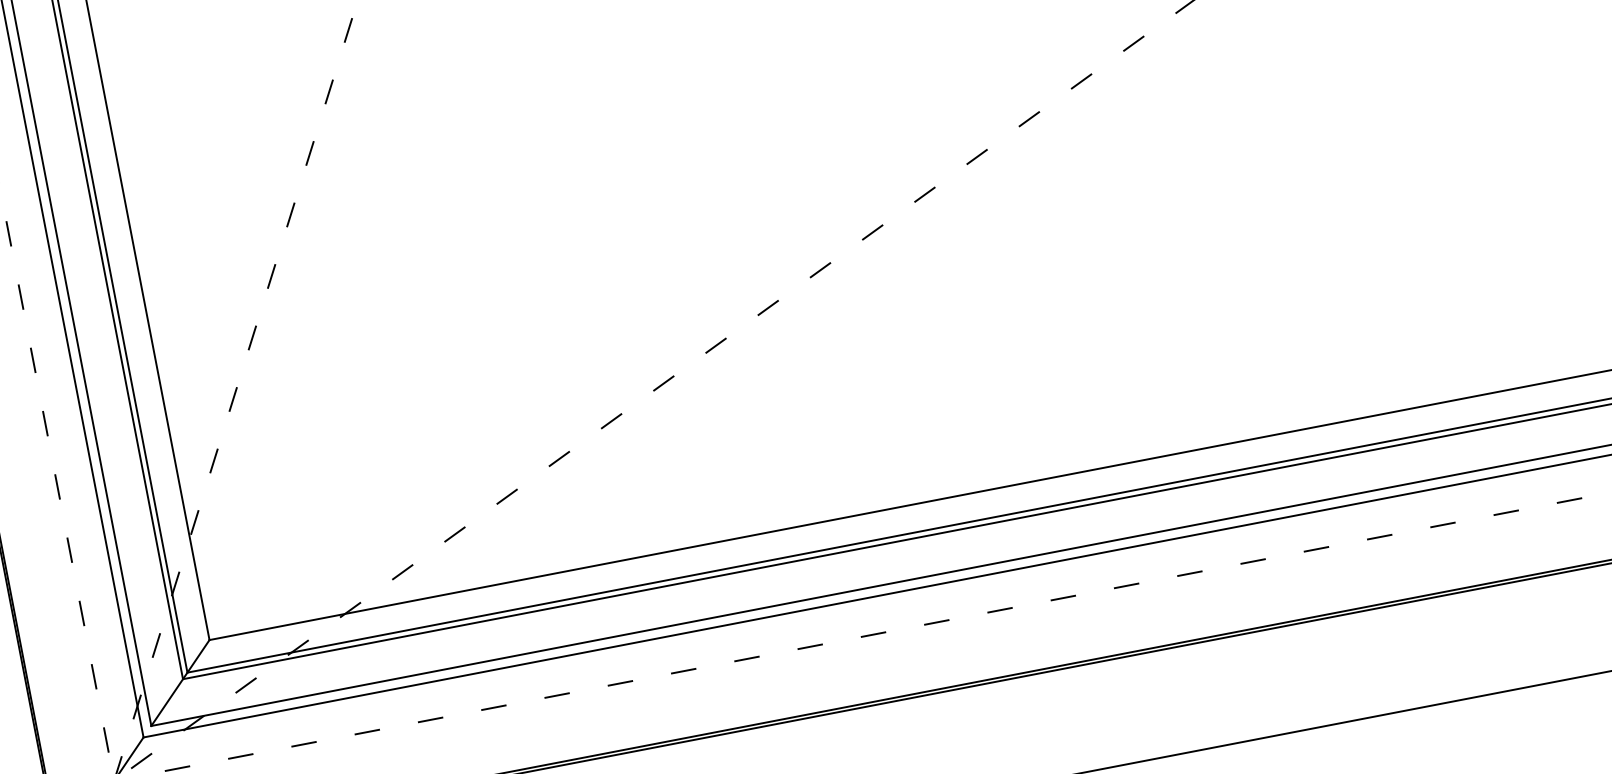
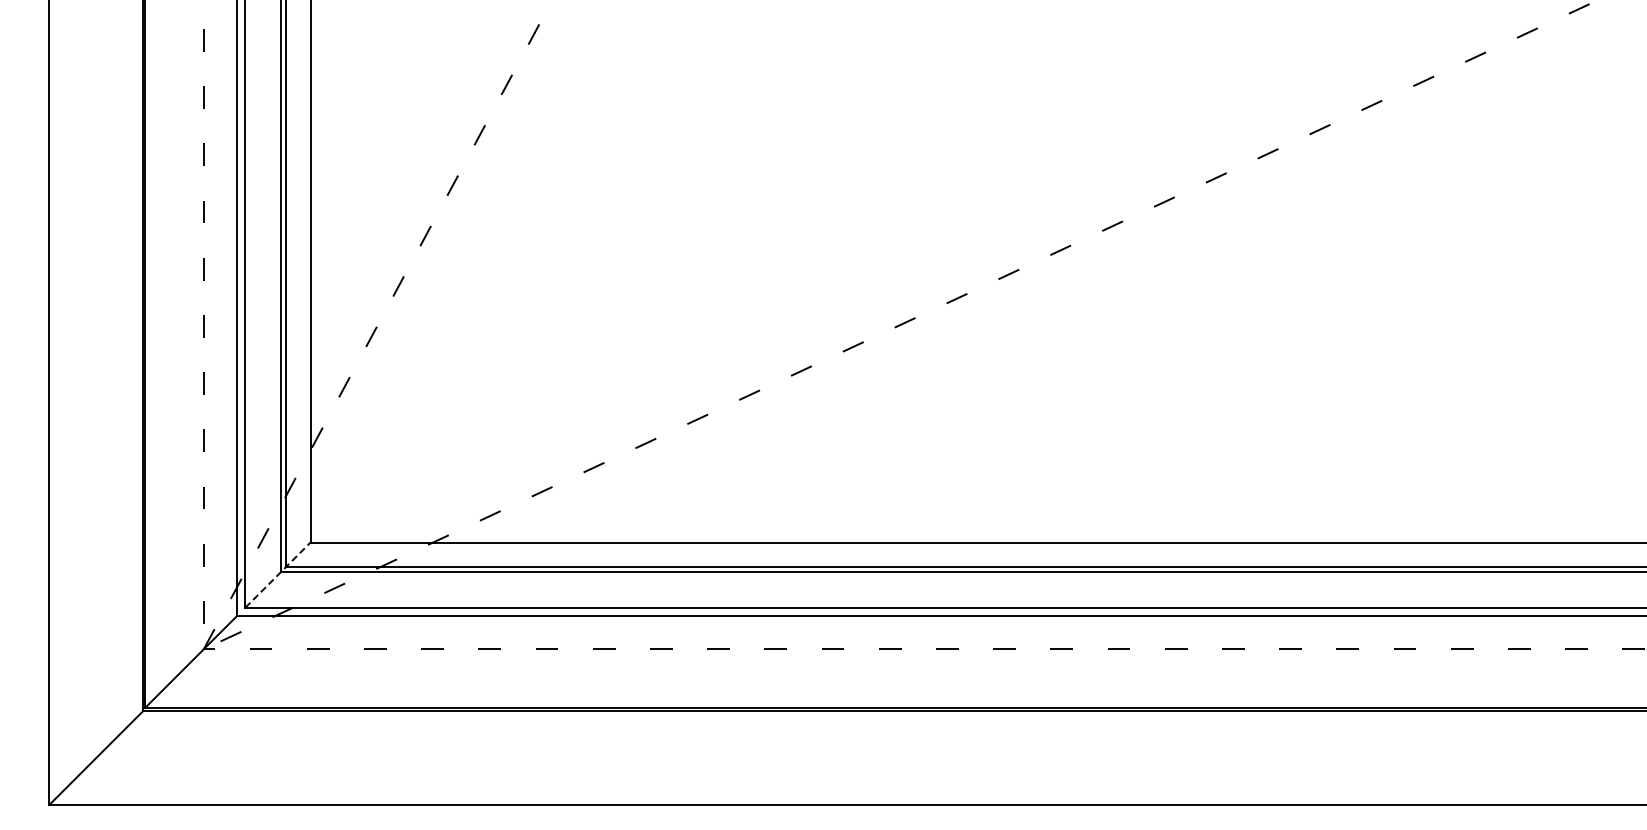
line: (180, 682) -> (278, 574), solid -> dashed

